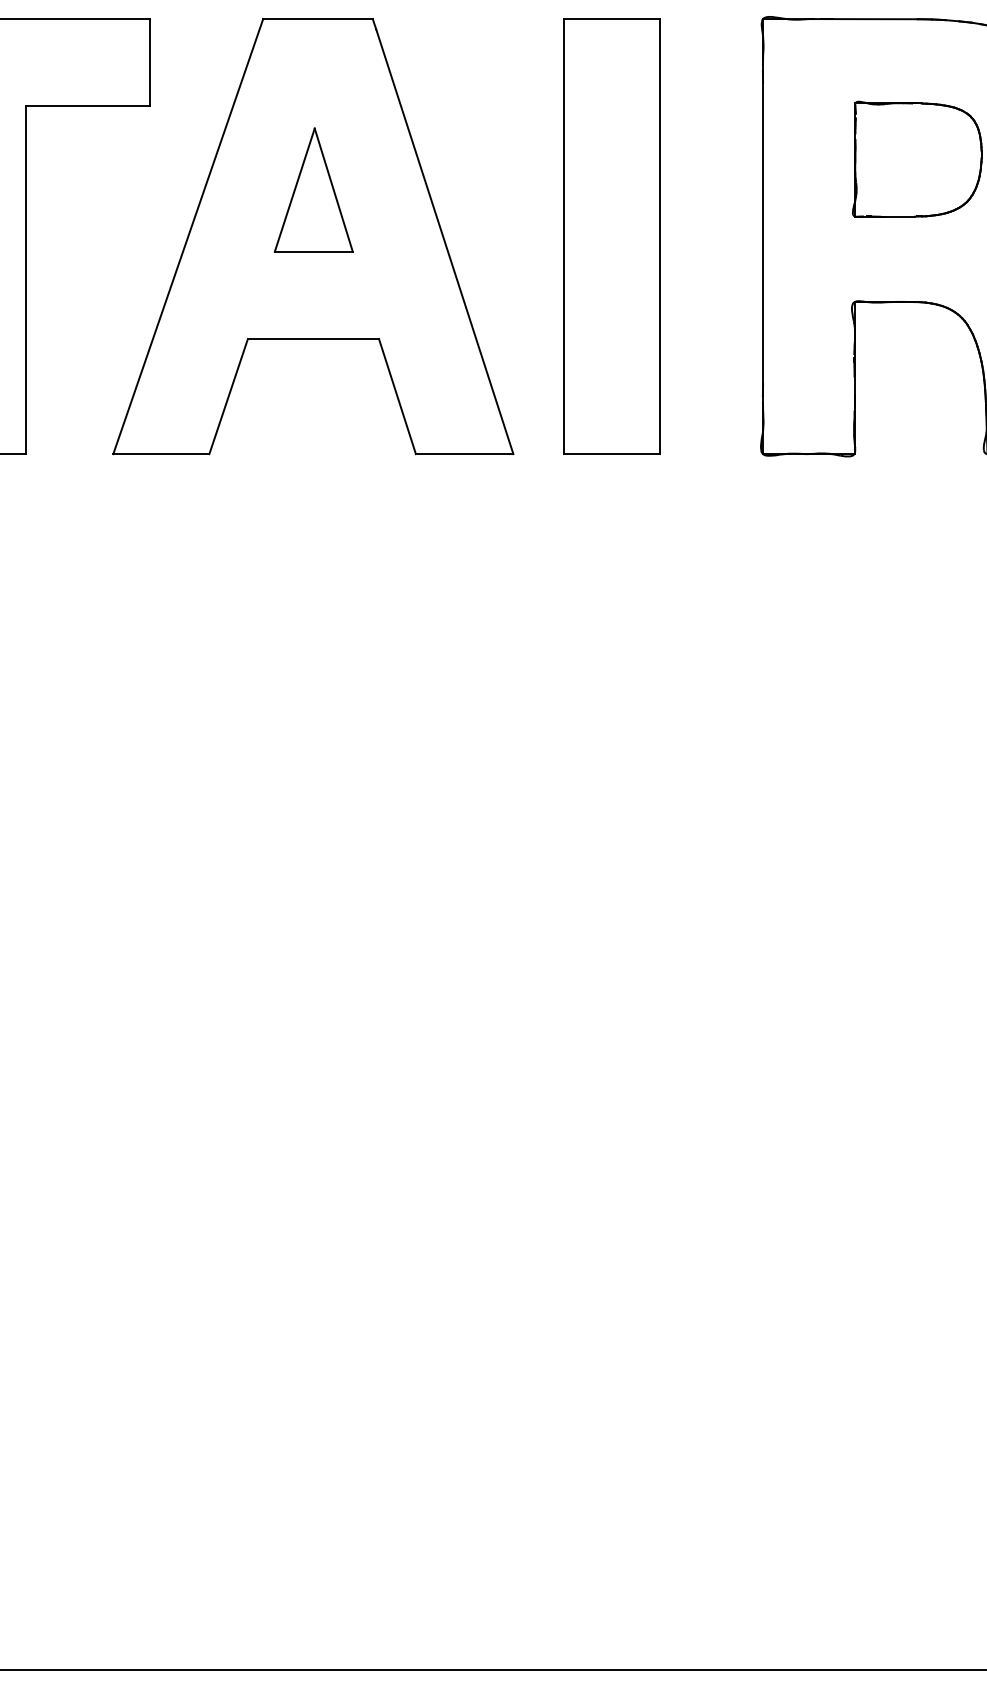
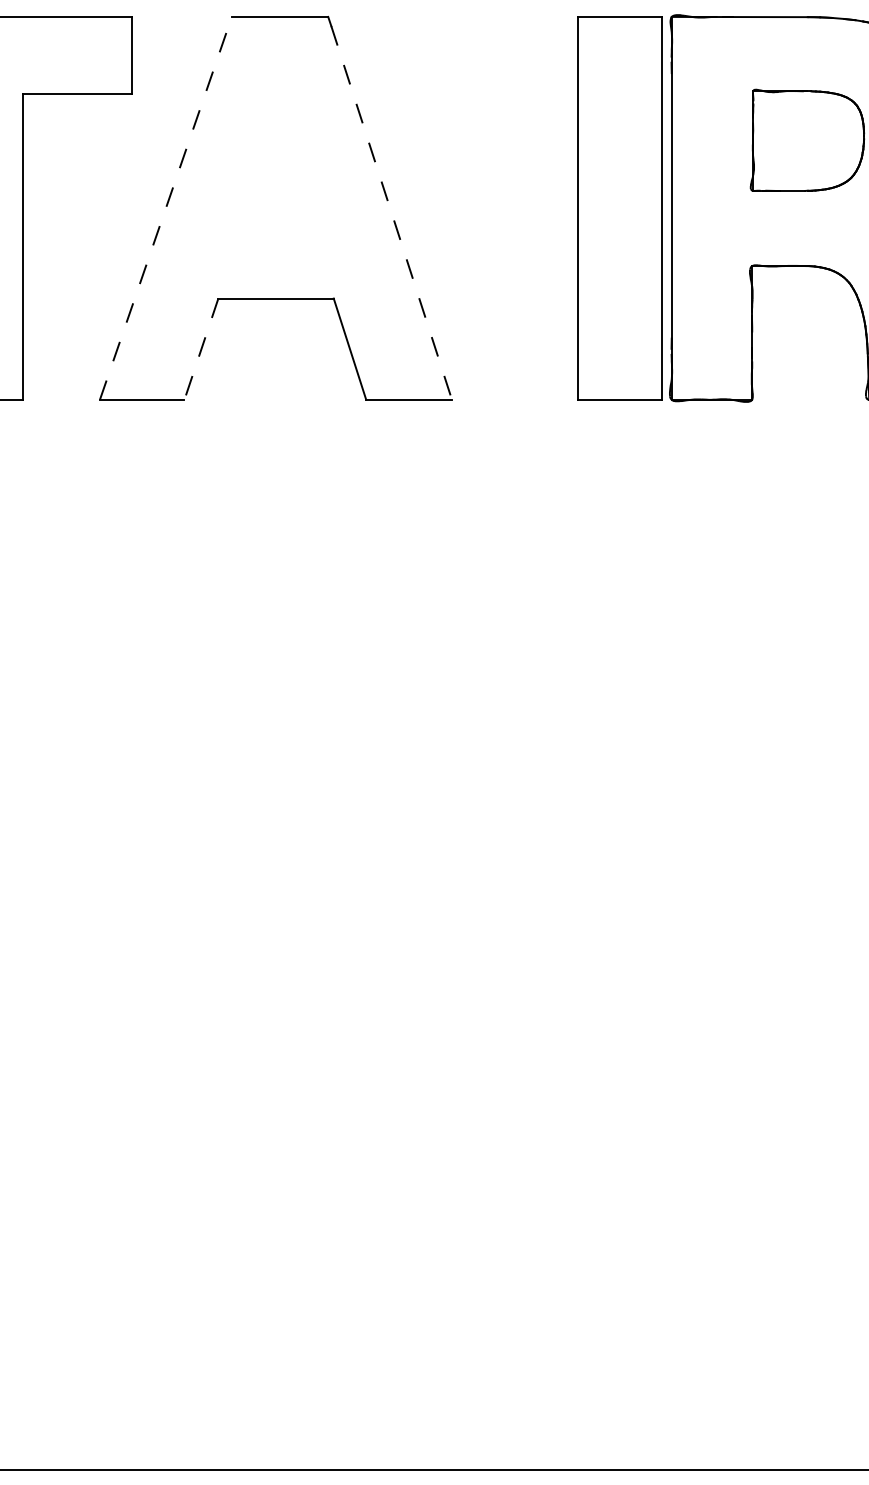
part: (313, 189) -> (276, 166), removed
line: (188, 236) -> (166, 208), solid -> dashed
part: (611, 236) -> (619, 208), moved
line: (444, 242) -> (391, 213), solid -> dashed
line: (228, 396) -> (201, 349), solid -> dashed

